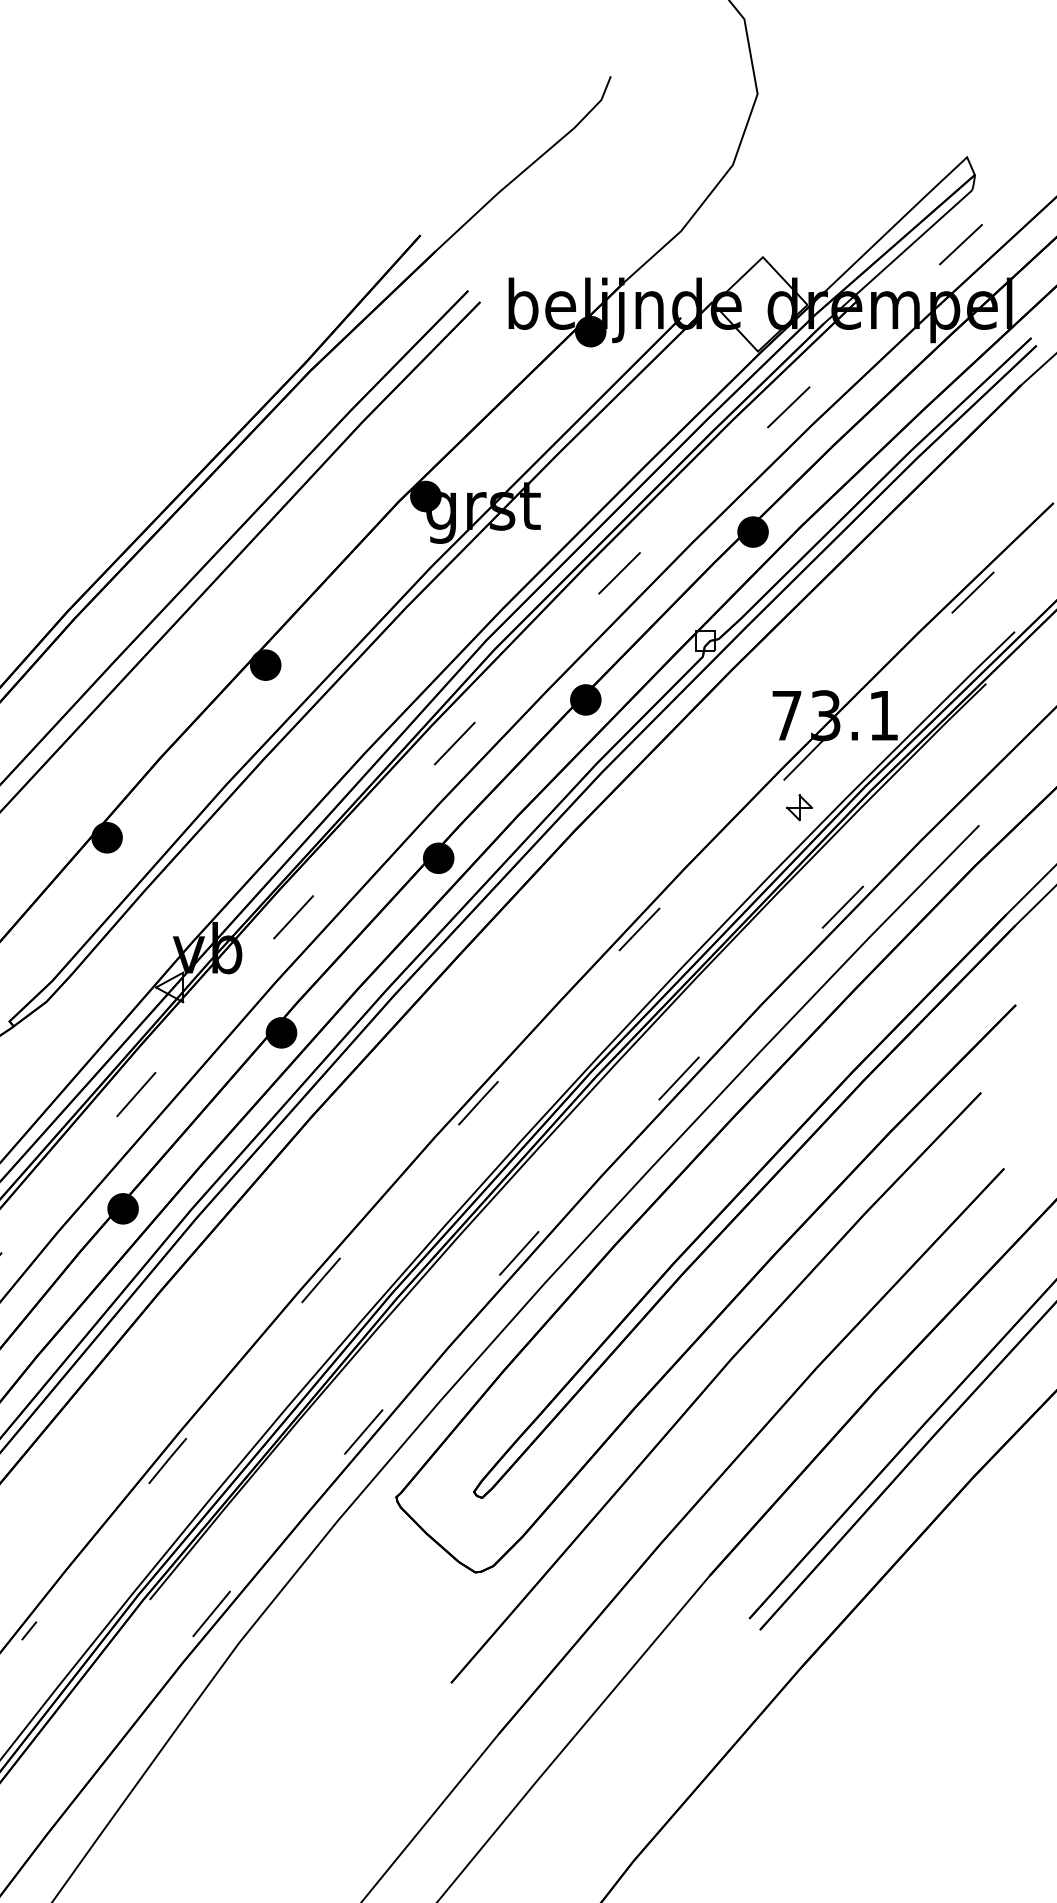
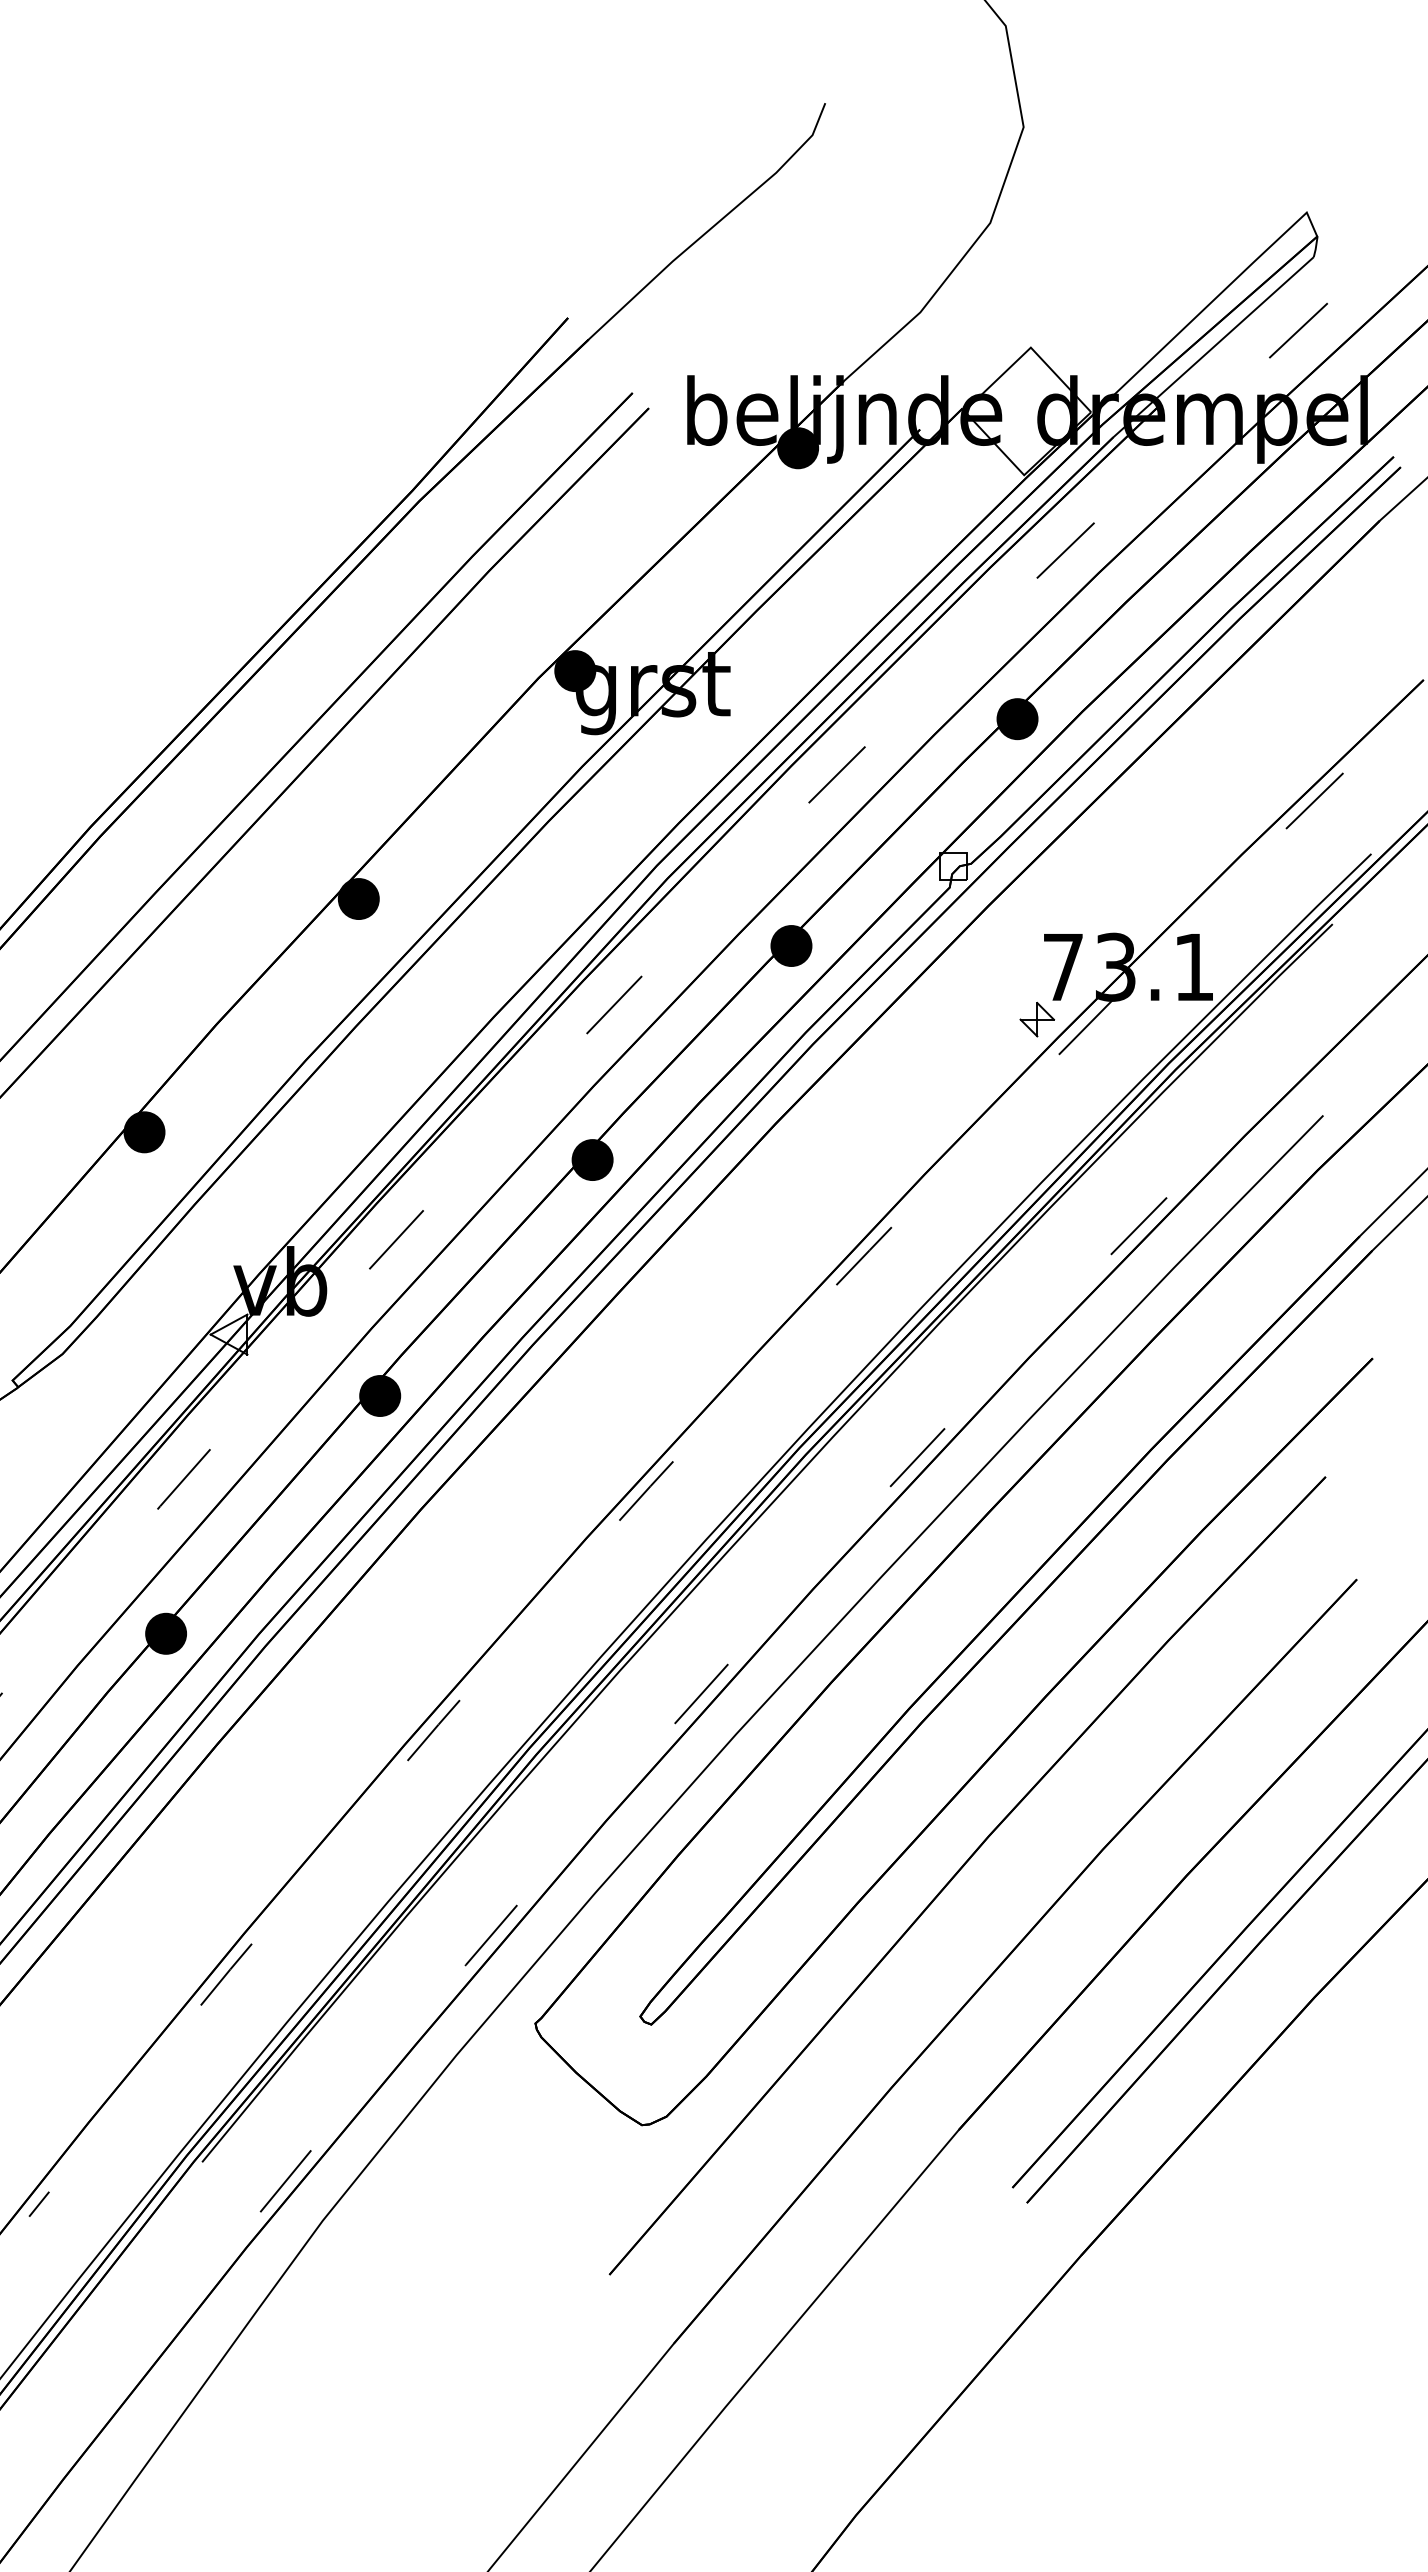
part: (798, 807) -> (1036, 1019), moved

